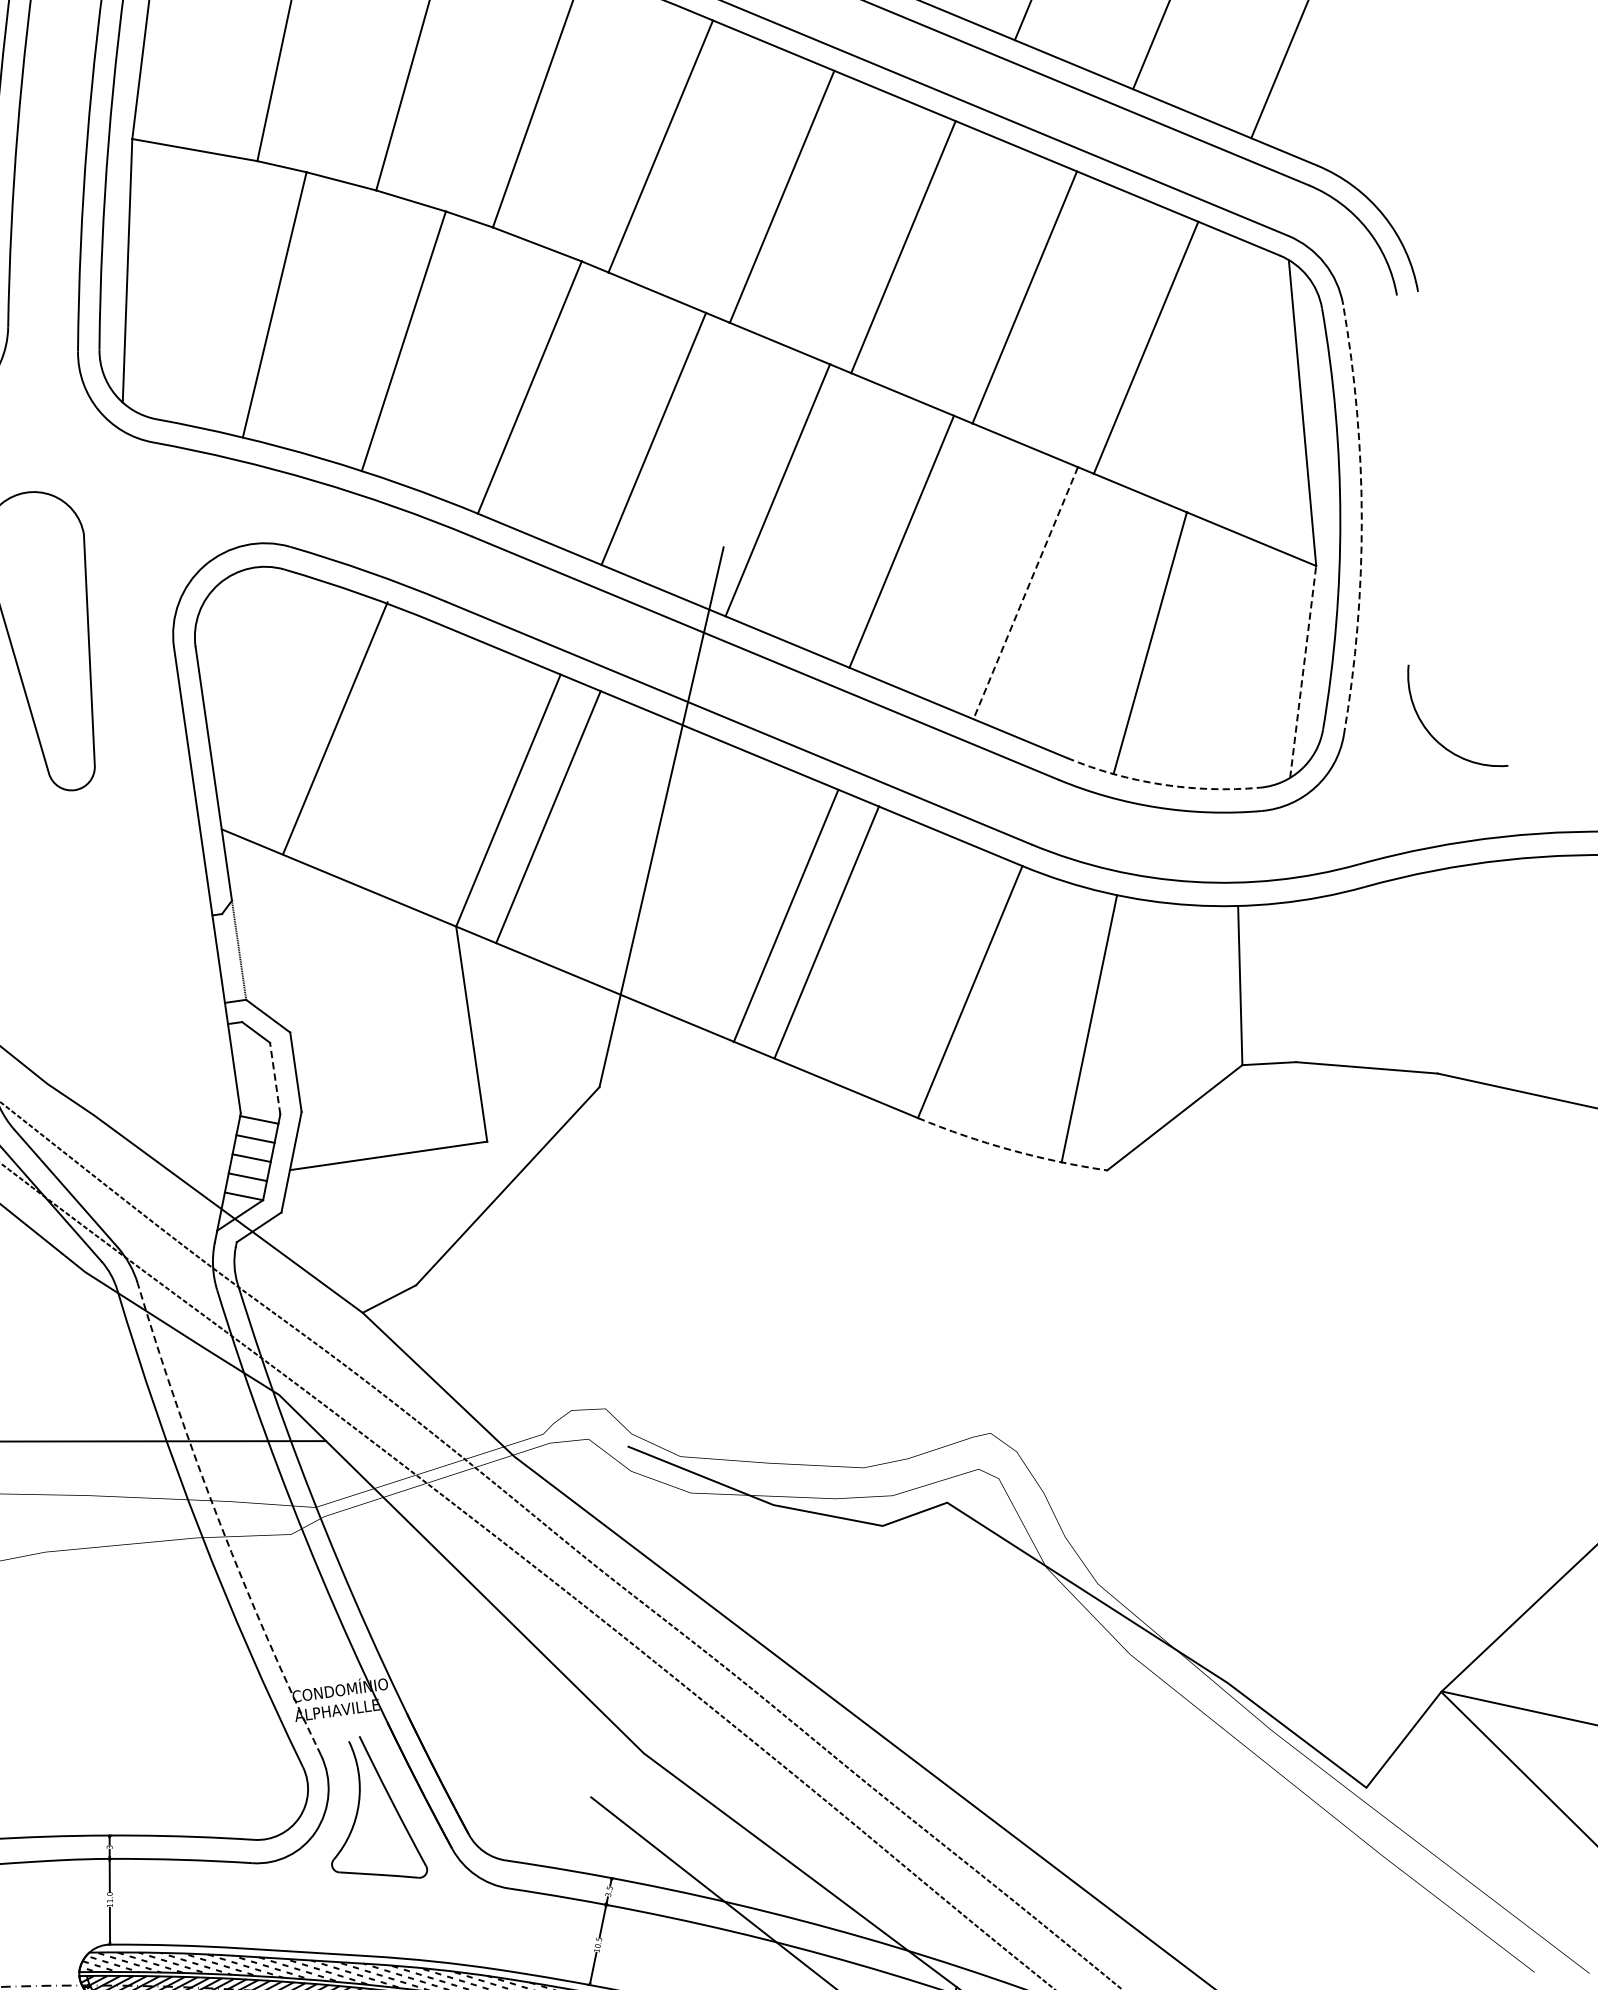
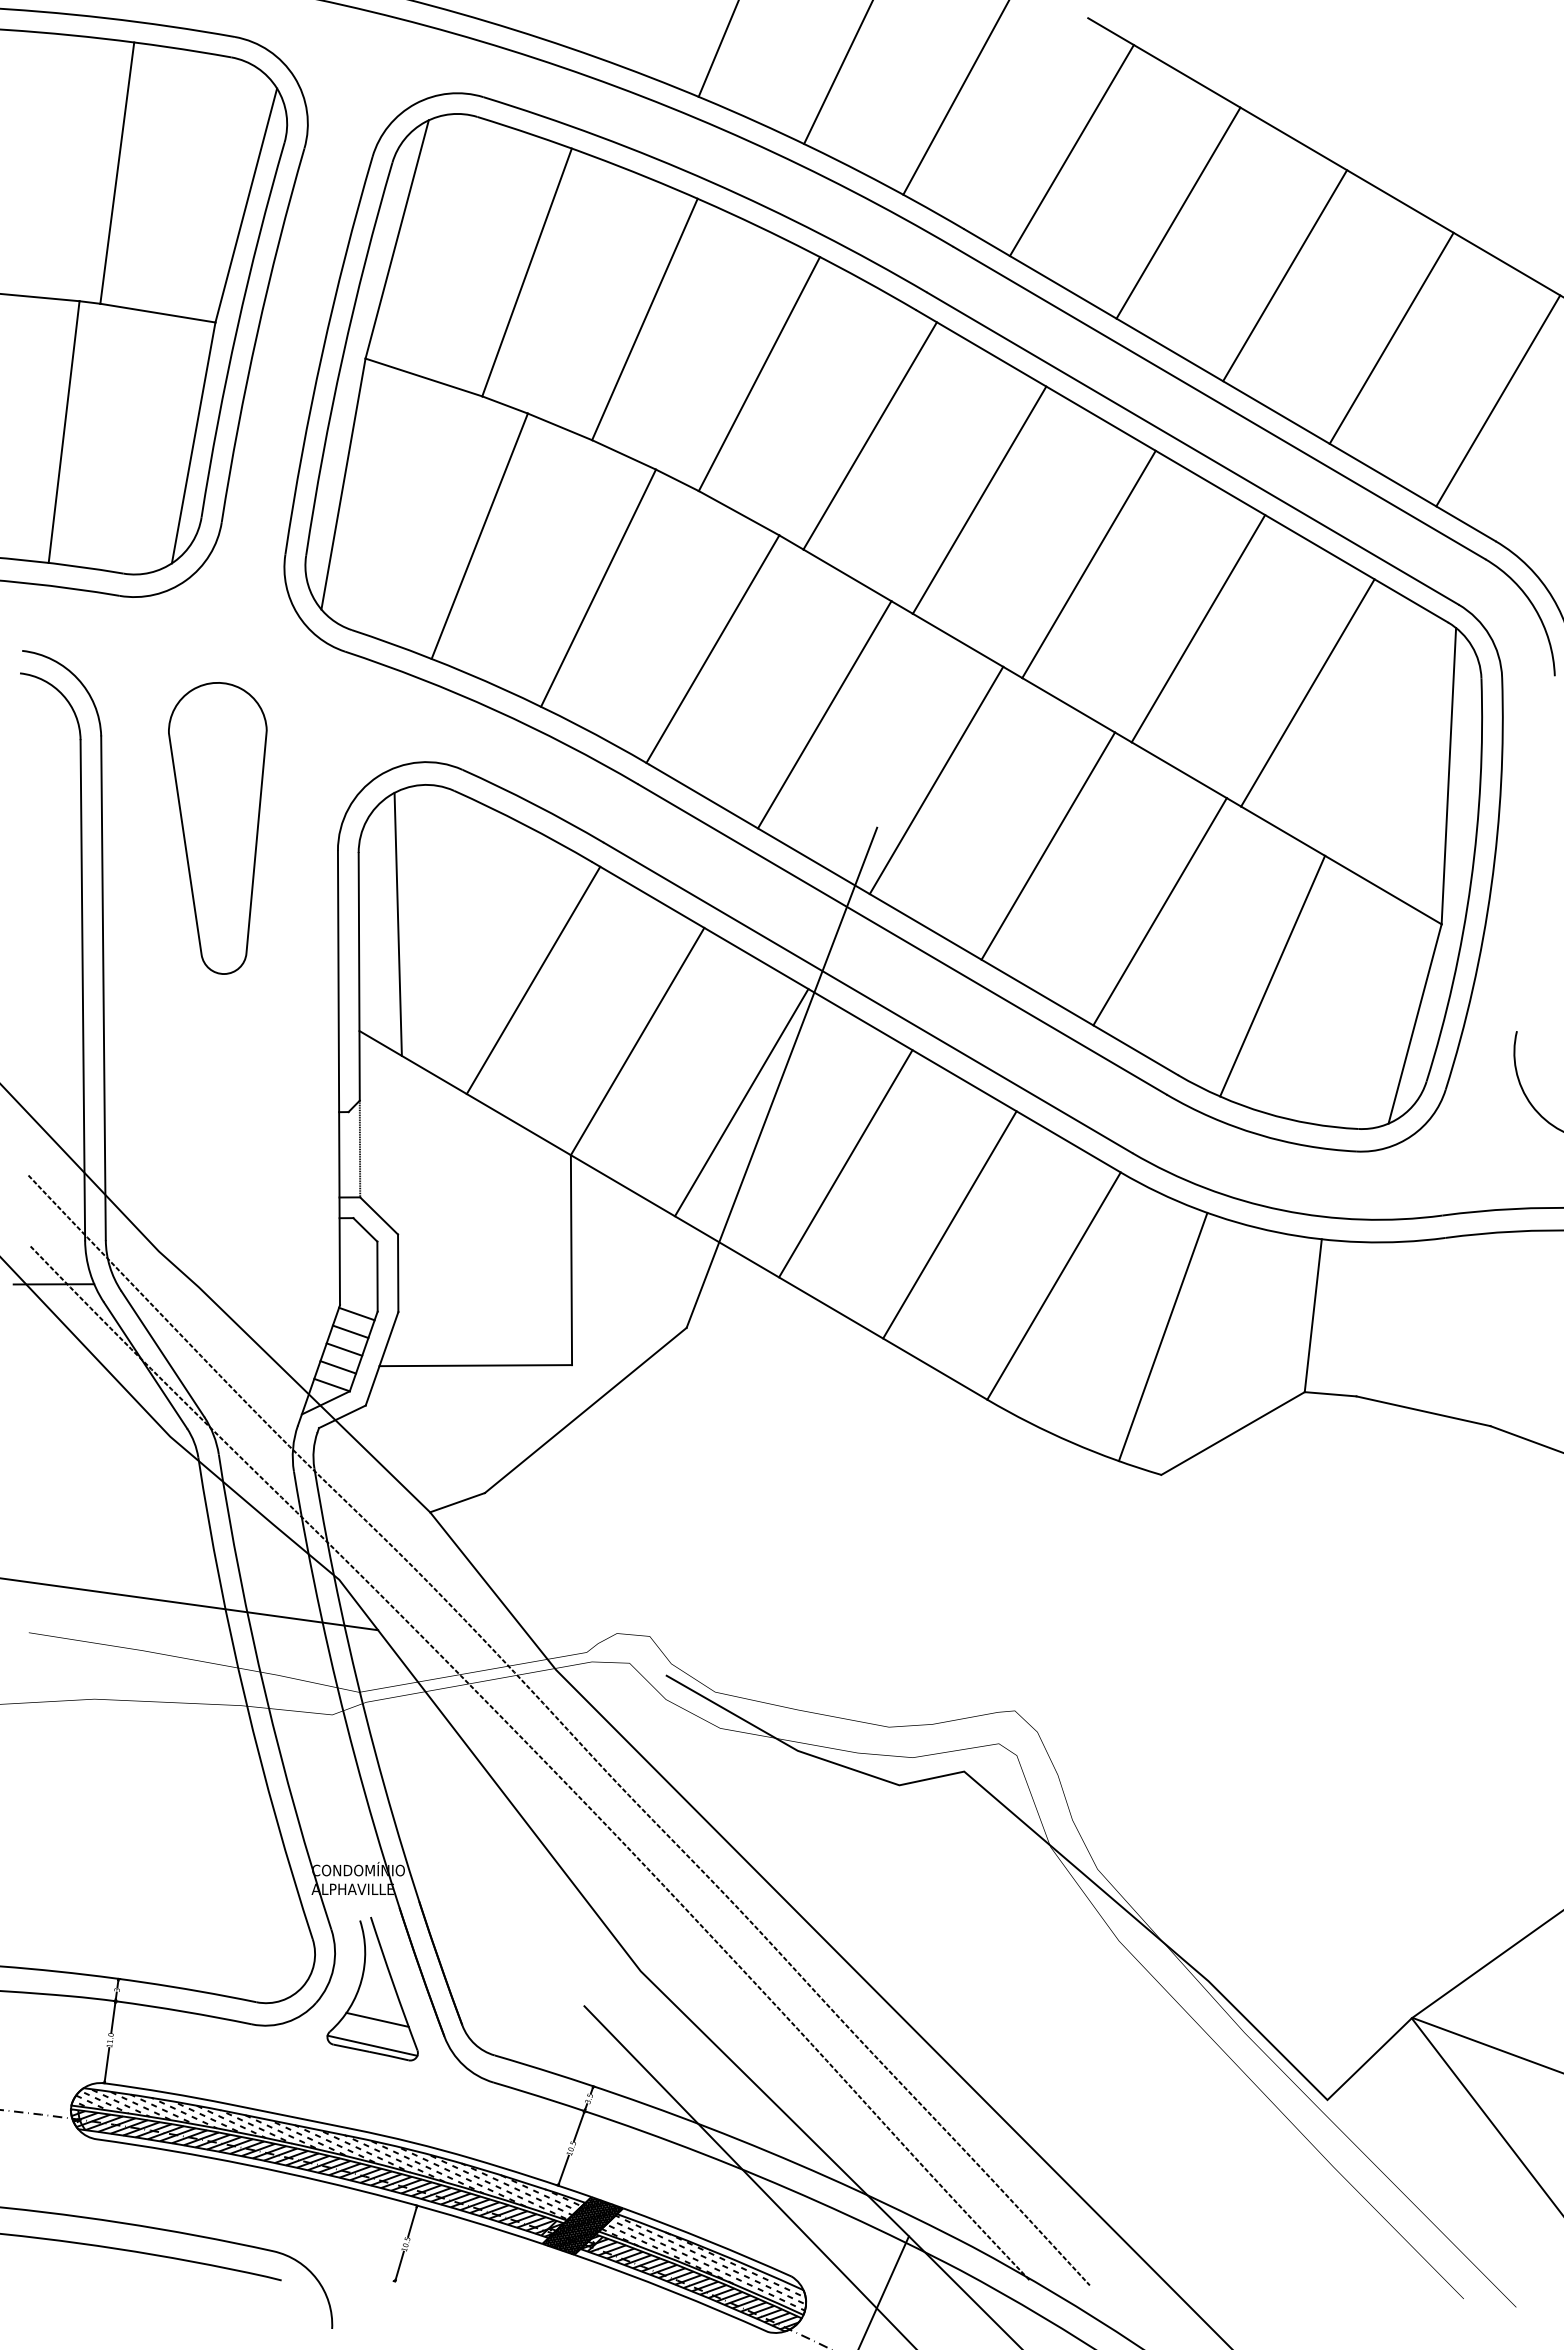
arc: (1361, 520) -> (1491, 886), dashed -> solid
line: (1026, 592) -> (1160, 911), dashed -> solid
line: (1303, 671) -> (1415, 1023), dashed -> solid
line: (245, 713) -> (397, 923), added
line: (335, 728) -> (533, 980), moved
arc: (1162, 783) -> (1265, 1112), dashed -> solid
line: (548, 816) -> (741, 1102), moved
line: (785, 915) -> (949, 1224), moved
line: (826, 931) -> (845, 1163), moved
line: (275, 1078) -> (377, 1276), dashed -> solid
arc: (1011, 1149) -> (1072, 1442), dashed -> solid
line: (219, 1523) -> (265, 1694), dashed -> solid
line: (380, 1840) -> (377, 2019), added
line: (379, 1867) -> (372, 2045), added

